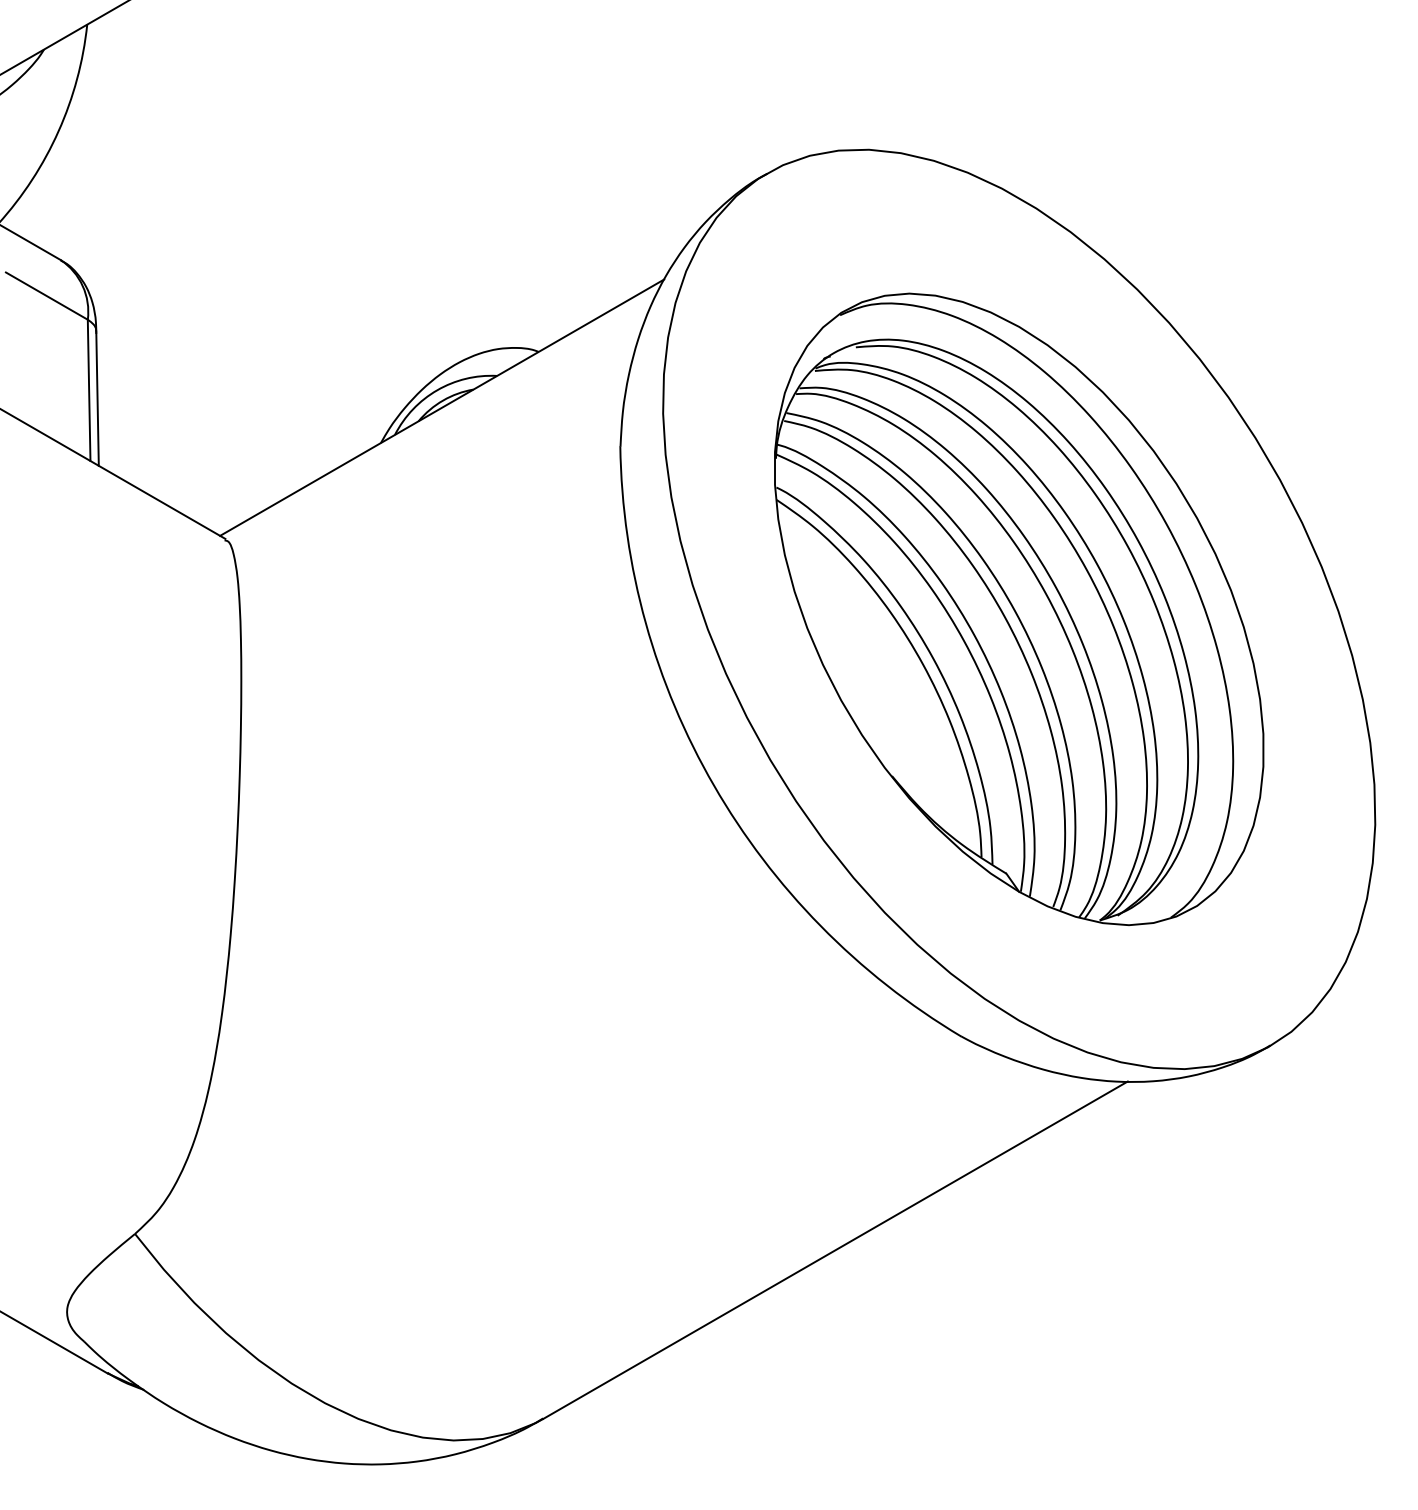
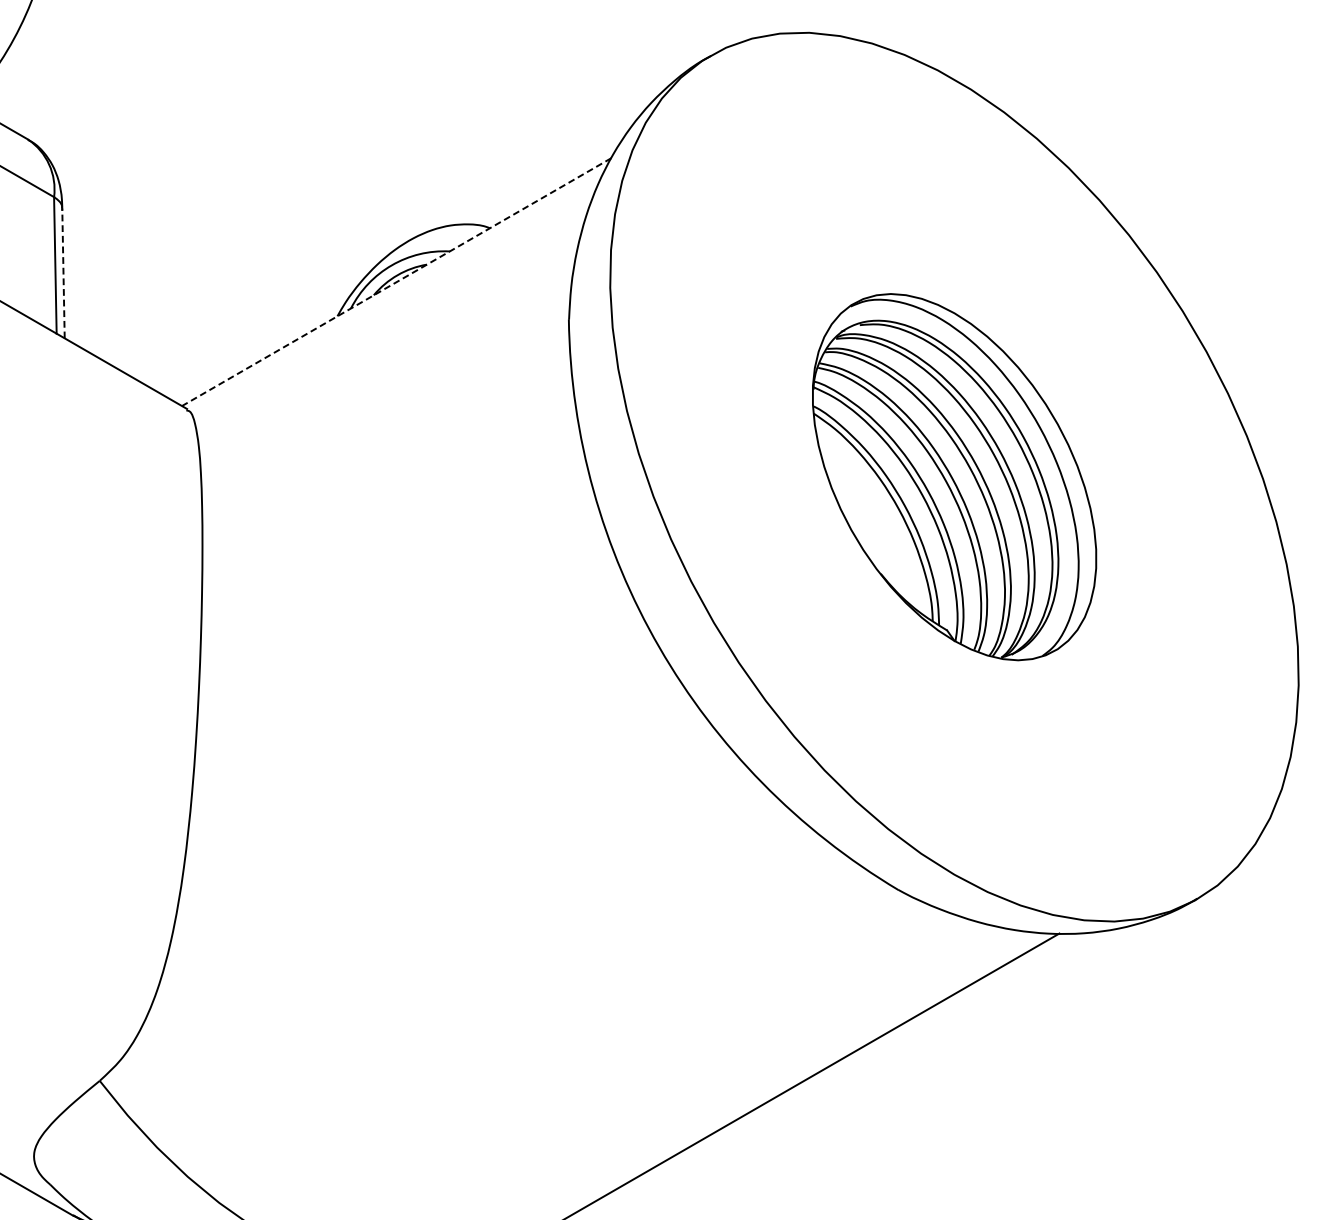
line: (97, 398) -> (63, 273), solid -> dashed
line: (441, 407) -> (395, 281), solid -> dashed
part: (1019, 609) -> (954, 477), size x0.6

